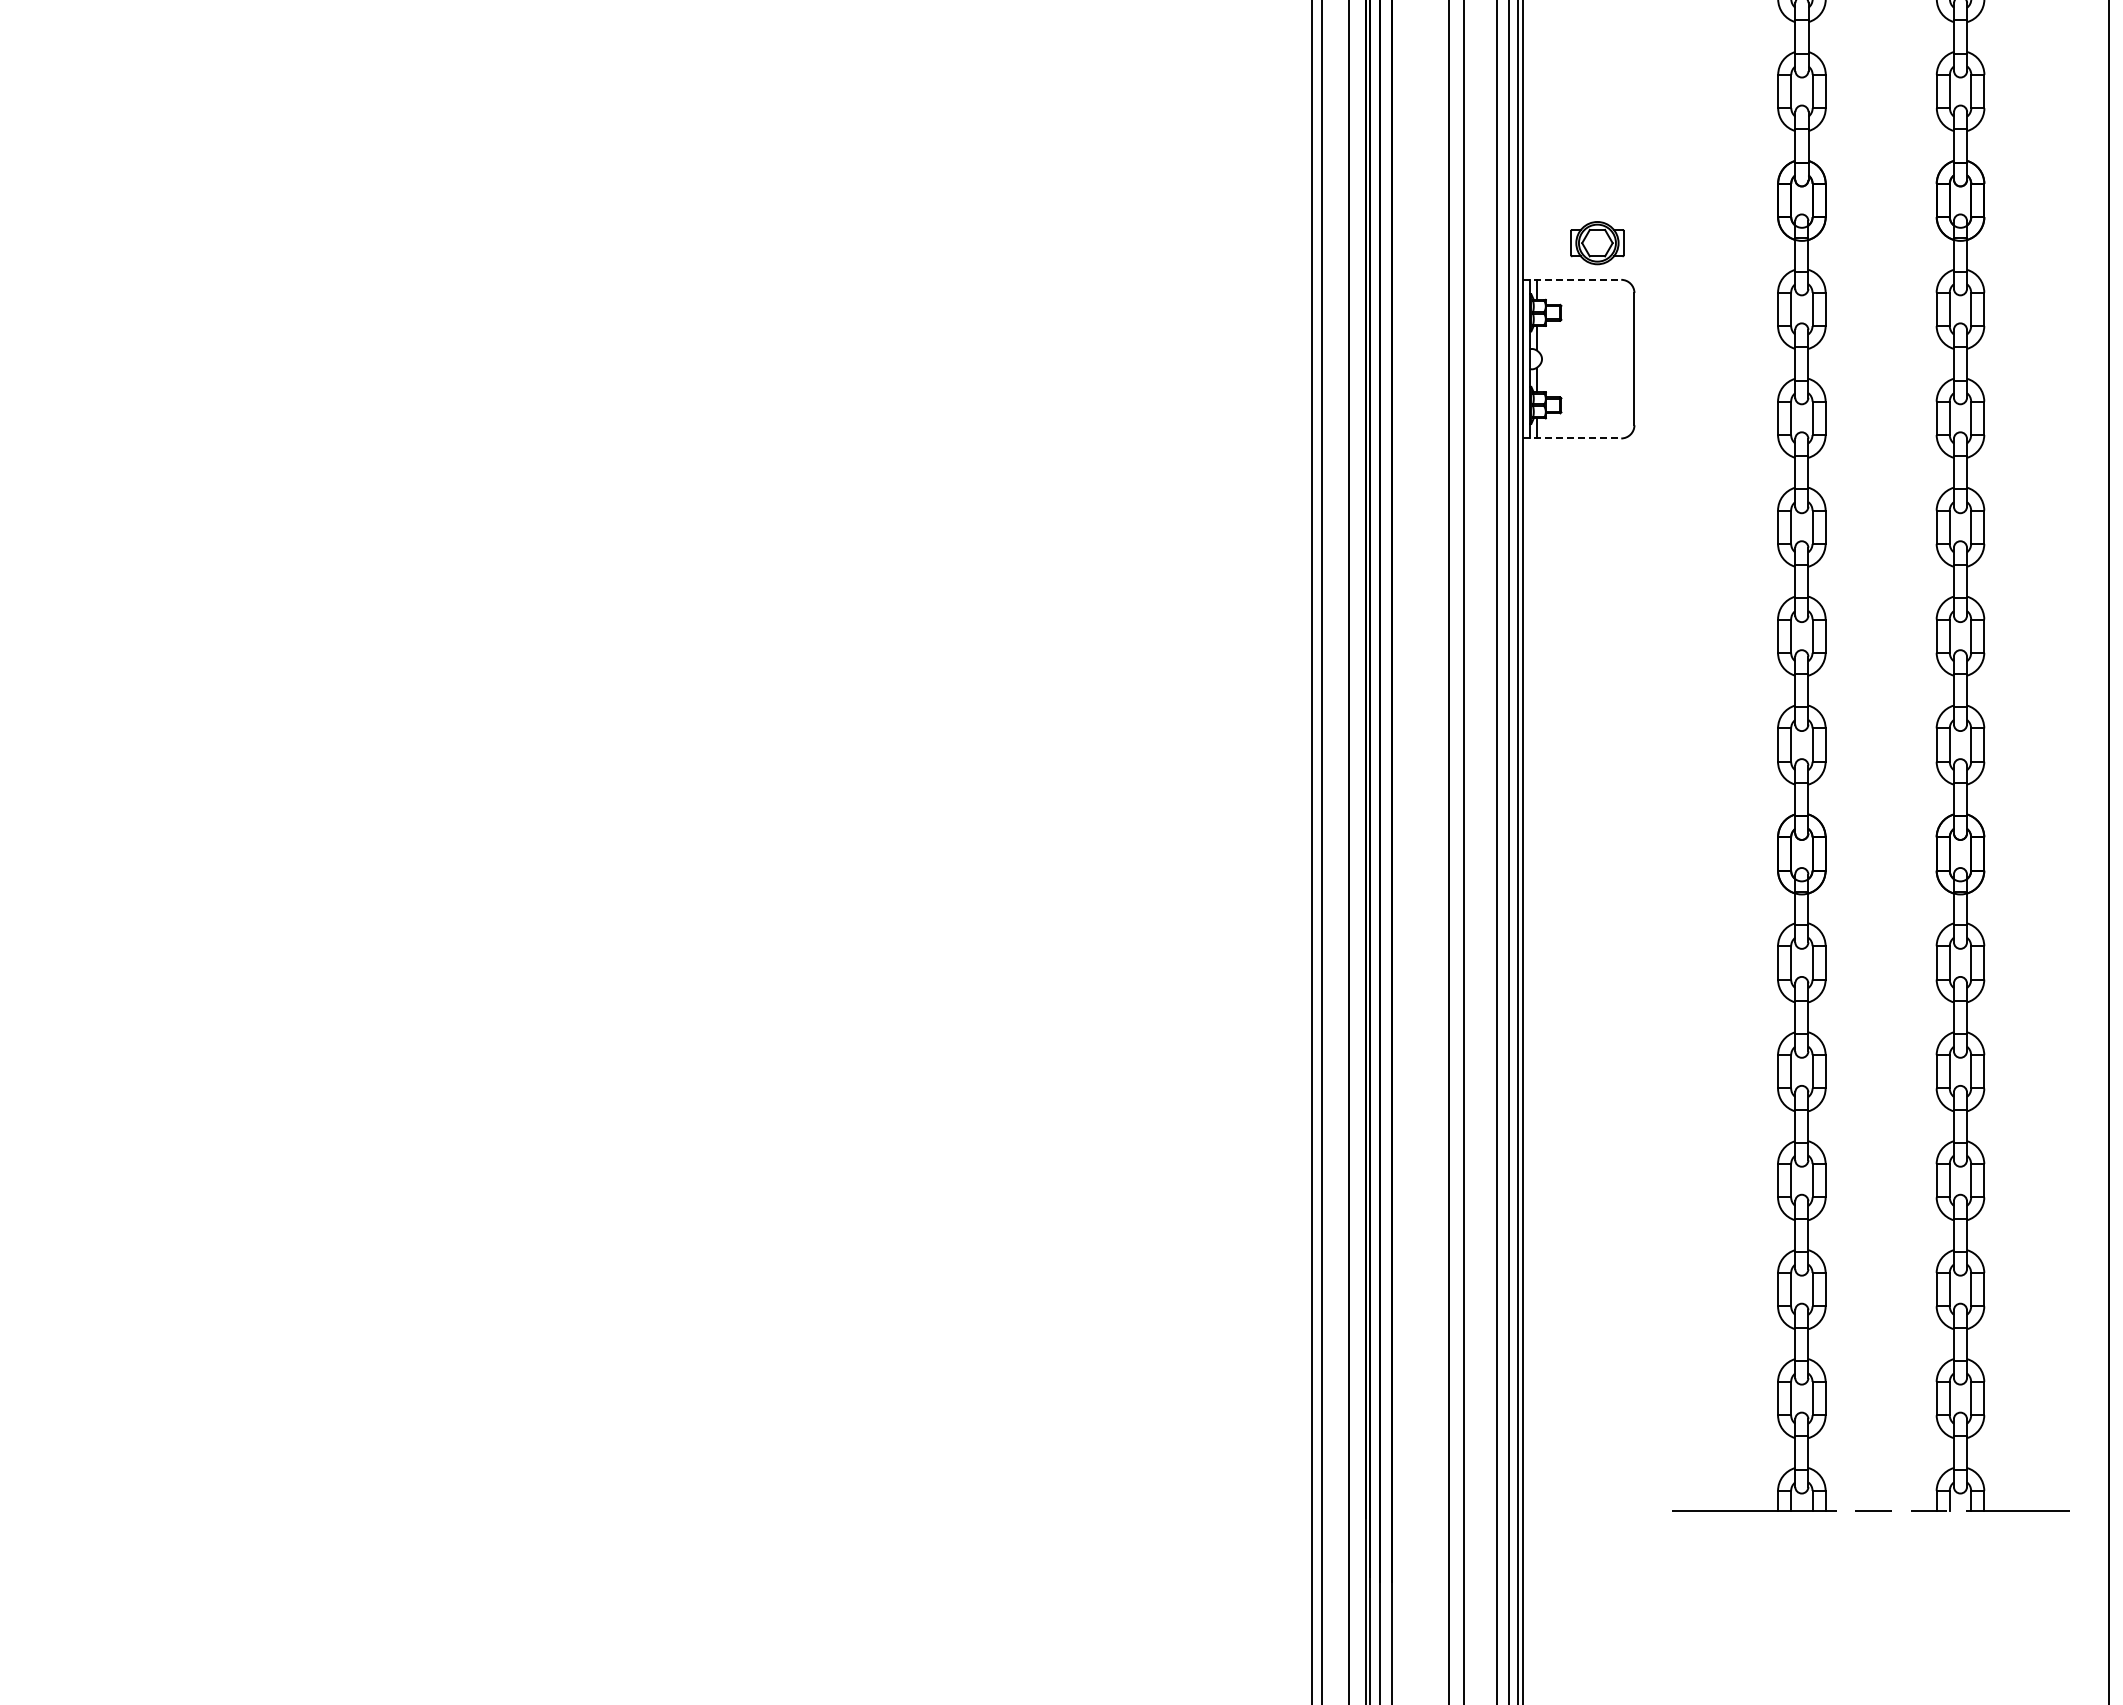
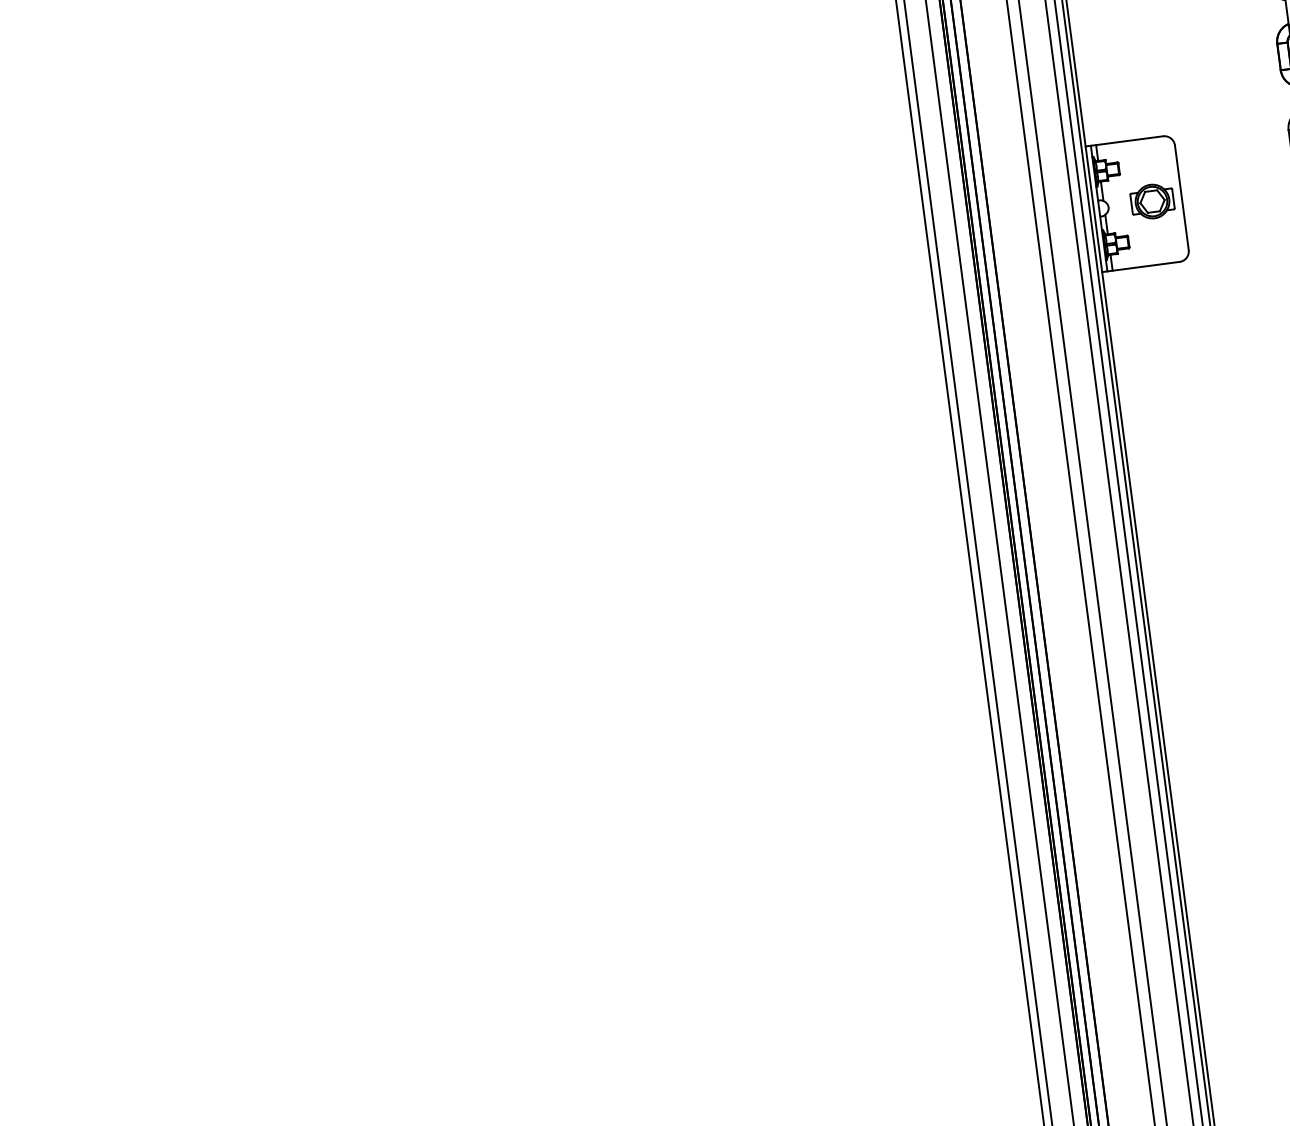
part: (1597, 243) -> (1152, 201), moved
line: (1572, 279) -> (1124, 141), dashed -> solid
line: (1572, 438) -> (1141, 267), dashed -> solid

